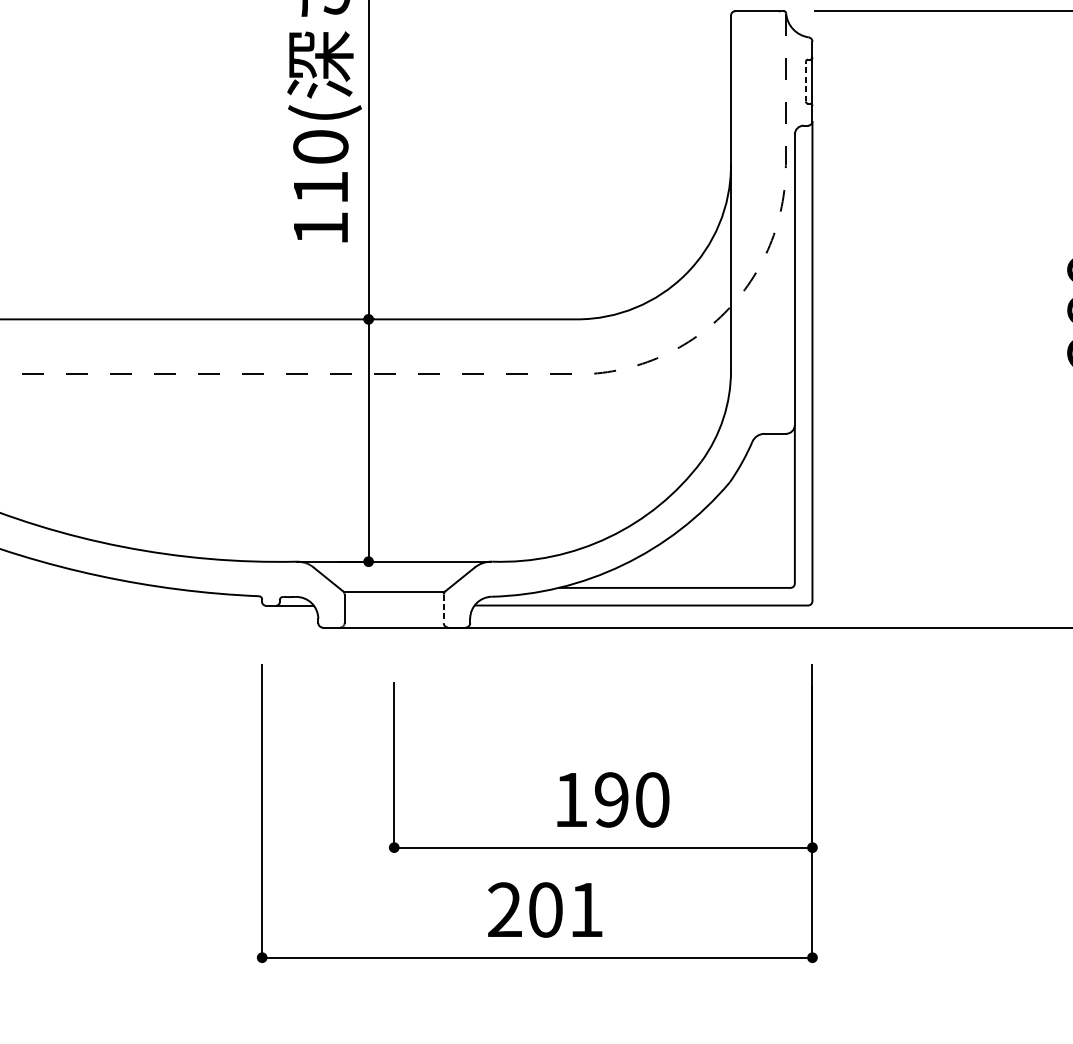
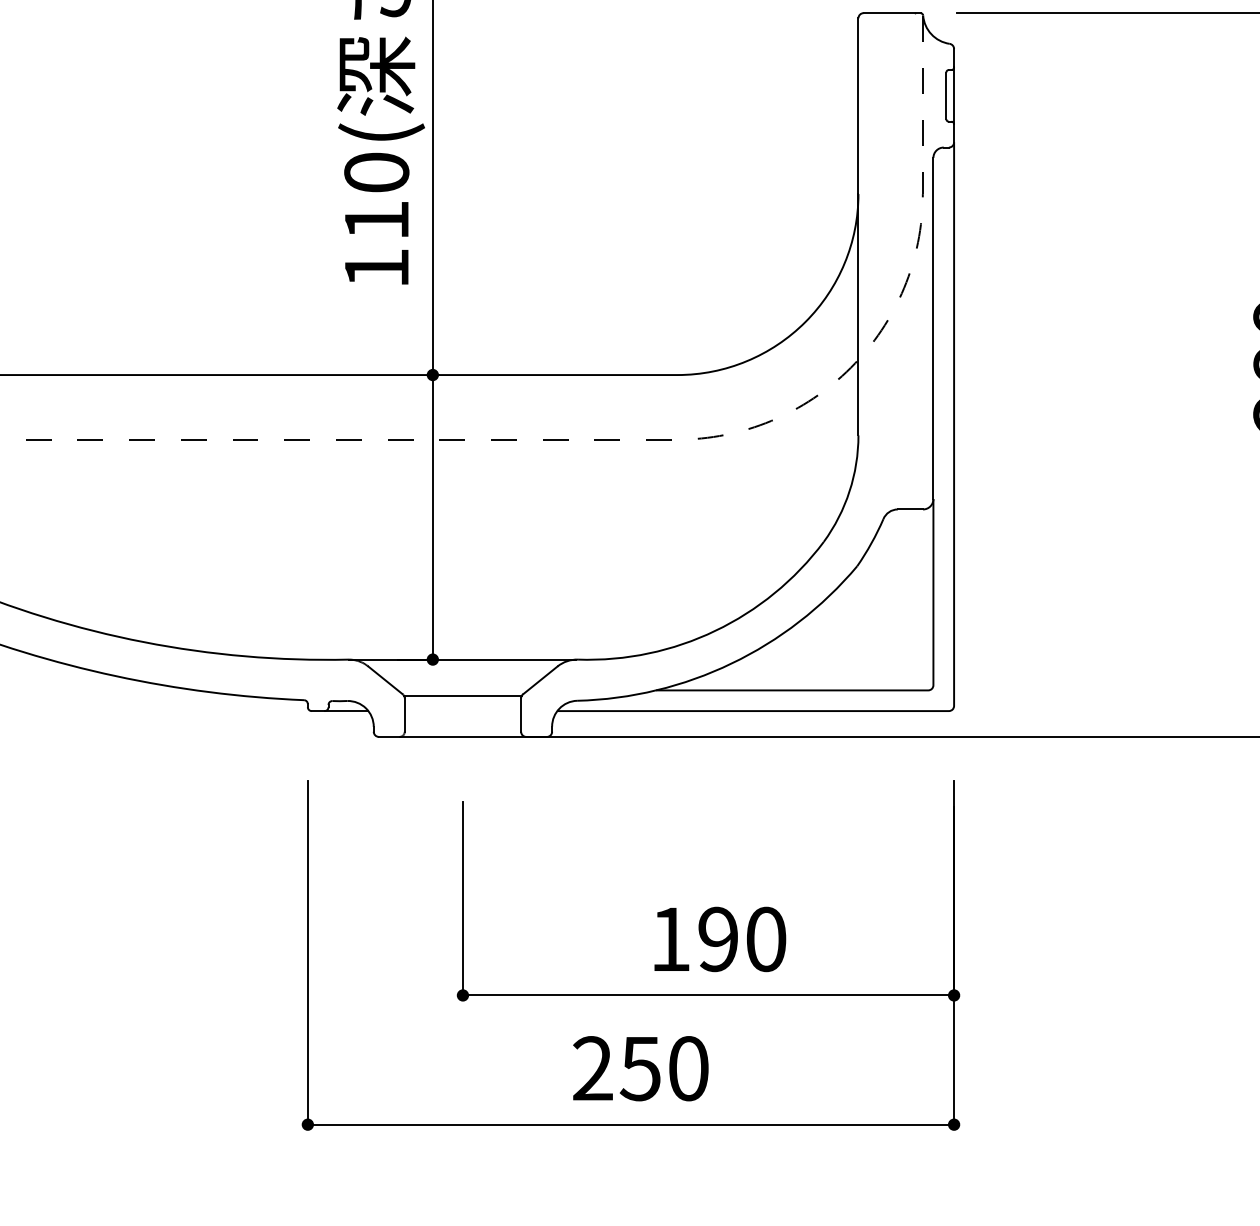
line: (805, 81) -> (946, 95), dashed -> solid
line: (444, 609) -> (521, 715), dashed -> solid
text: (565, 909) -> (663, 1068), 201 -> 250

